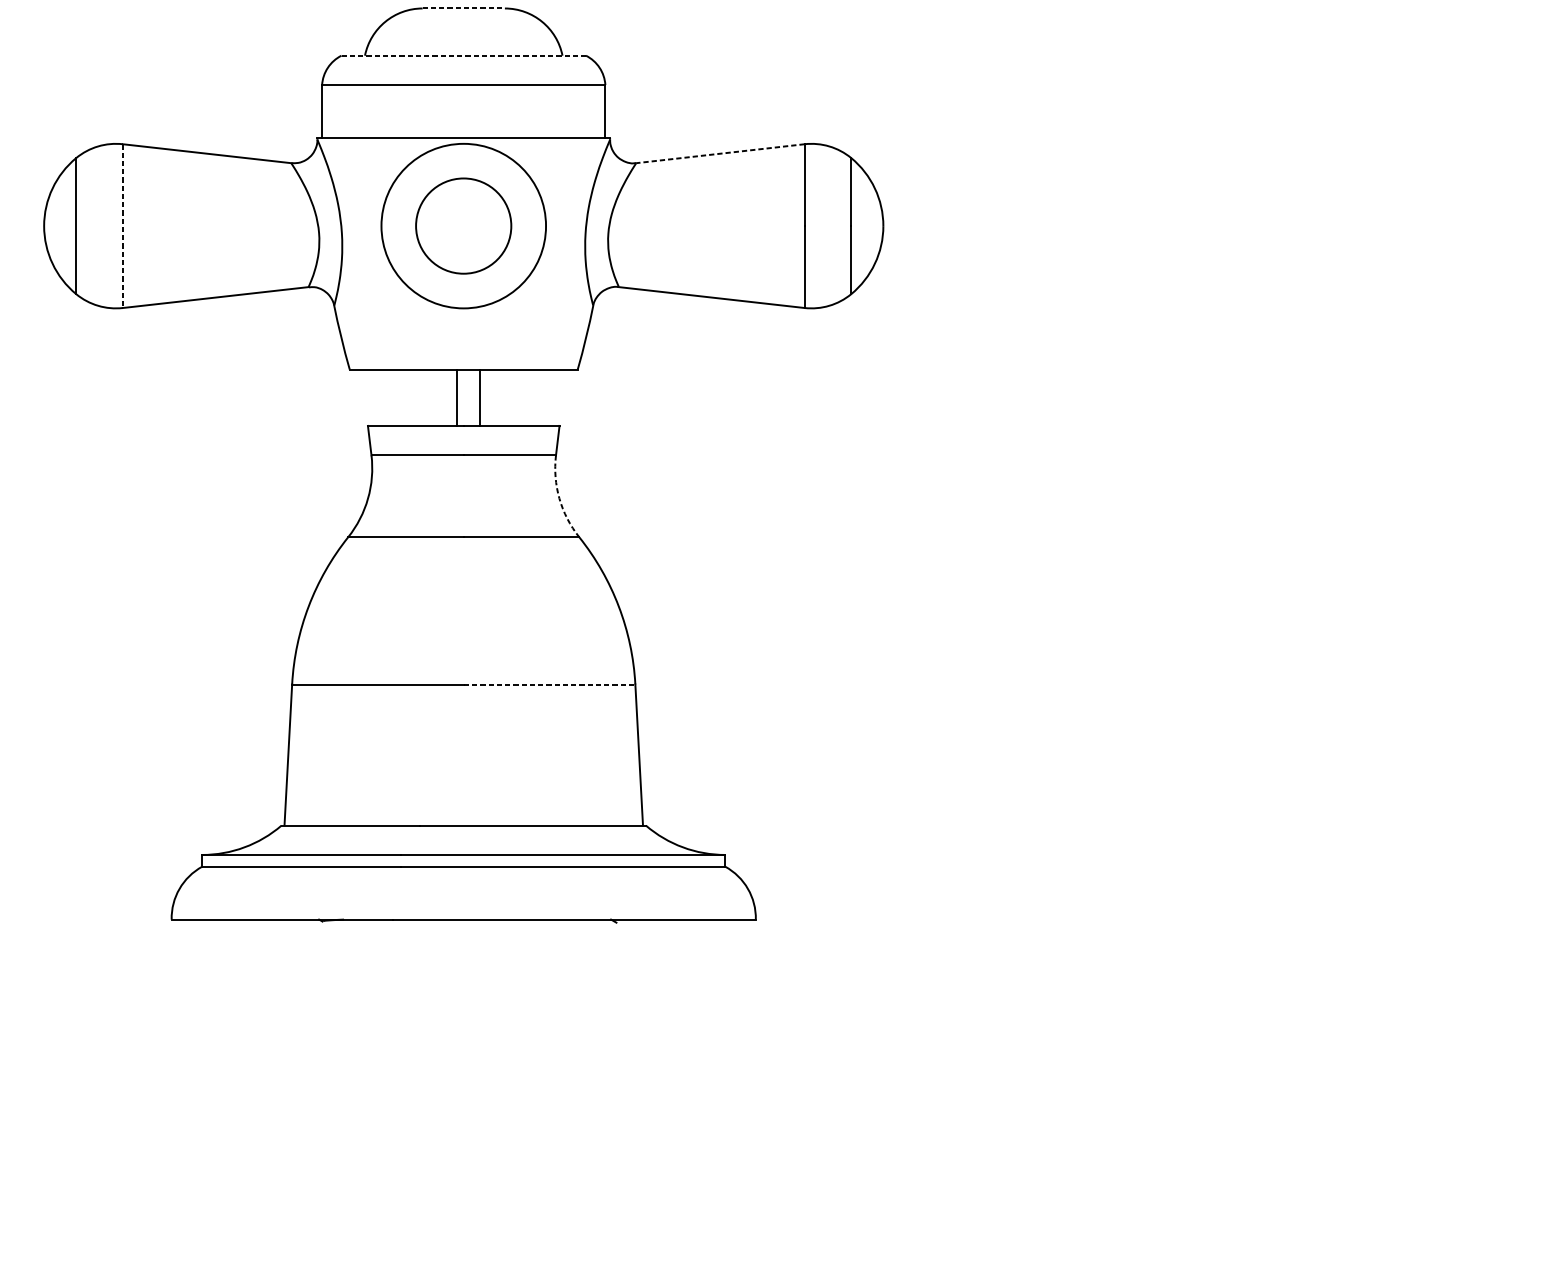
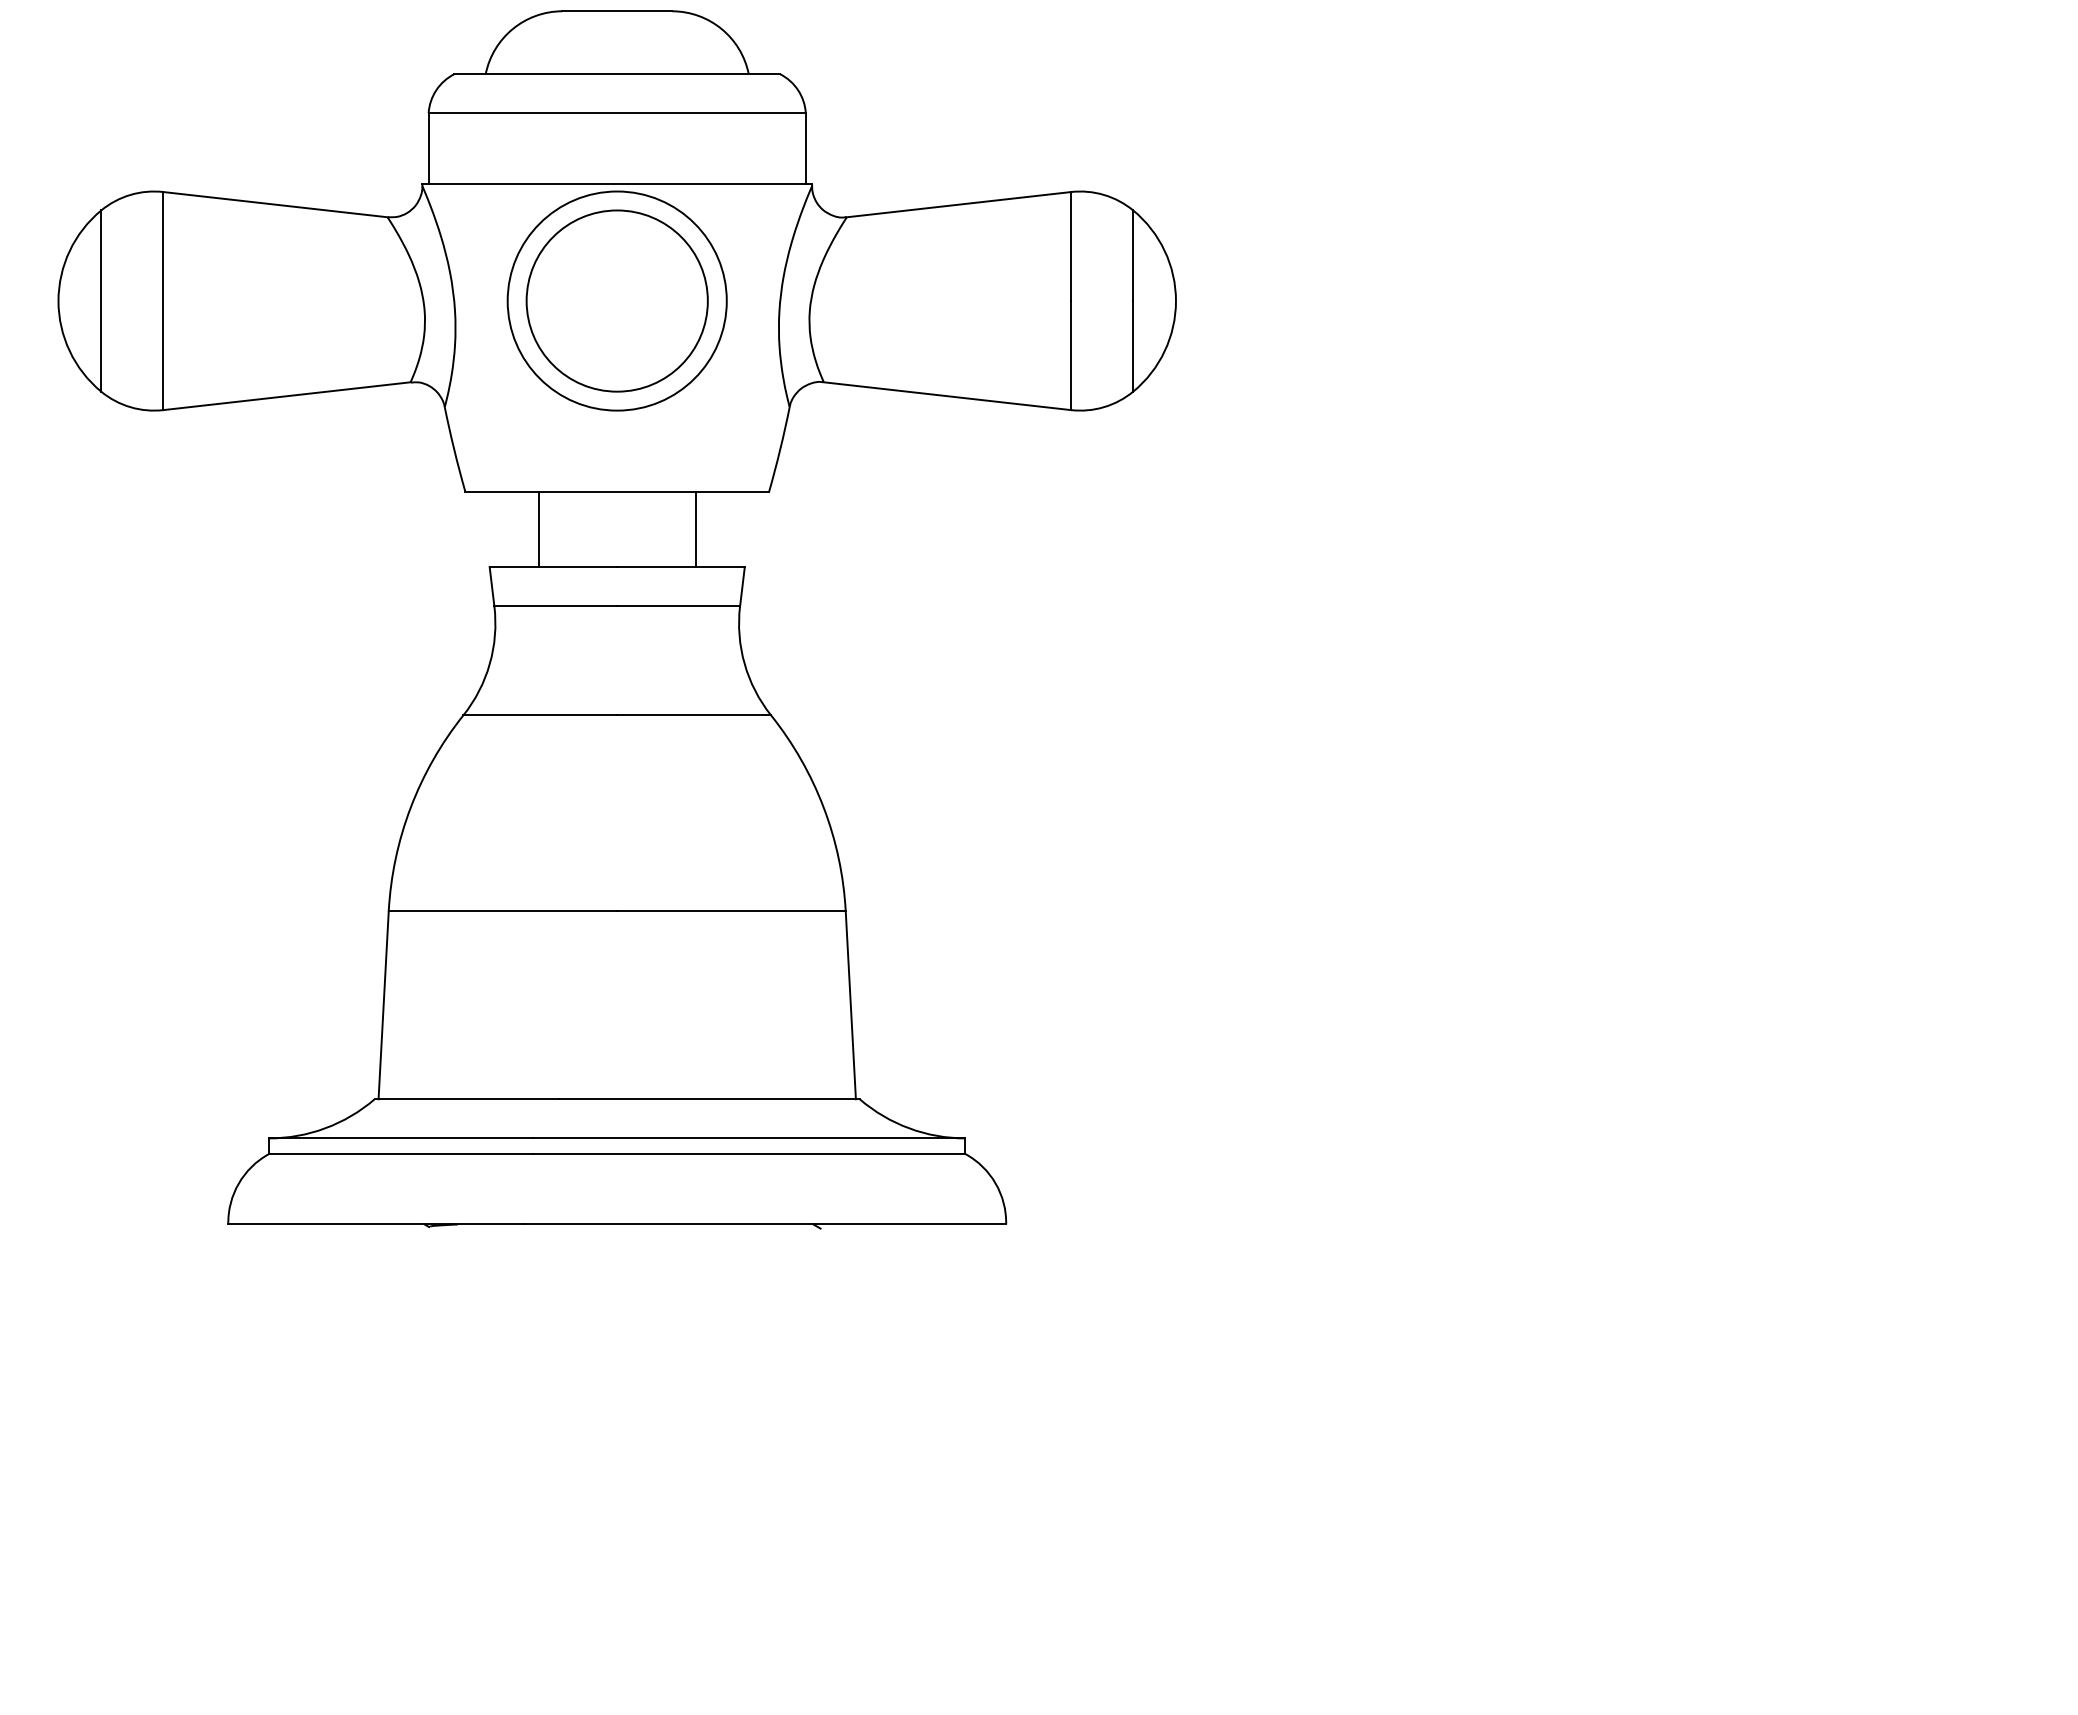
line: (463, 8) -> (617, 11), dashed -> solid
line: (463, 55) -> (617, 74), dashed -> solid
line: (720, 153) -> (958, 204), dashed -> solid
circle: (463, 225) -> (616, 300), size x1.43
line: (122, 226) -> (163, 301), dashed -> solid
line: (456, 397) -> (538, 529), moved
line: (479, 397) -> (695, 529), moved
arc: (559, 498) -> (744, 663), dashed -> solid
line: (550, 684) -> (732, 911), dashed -> solid

